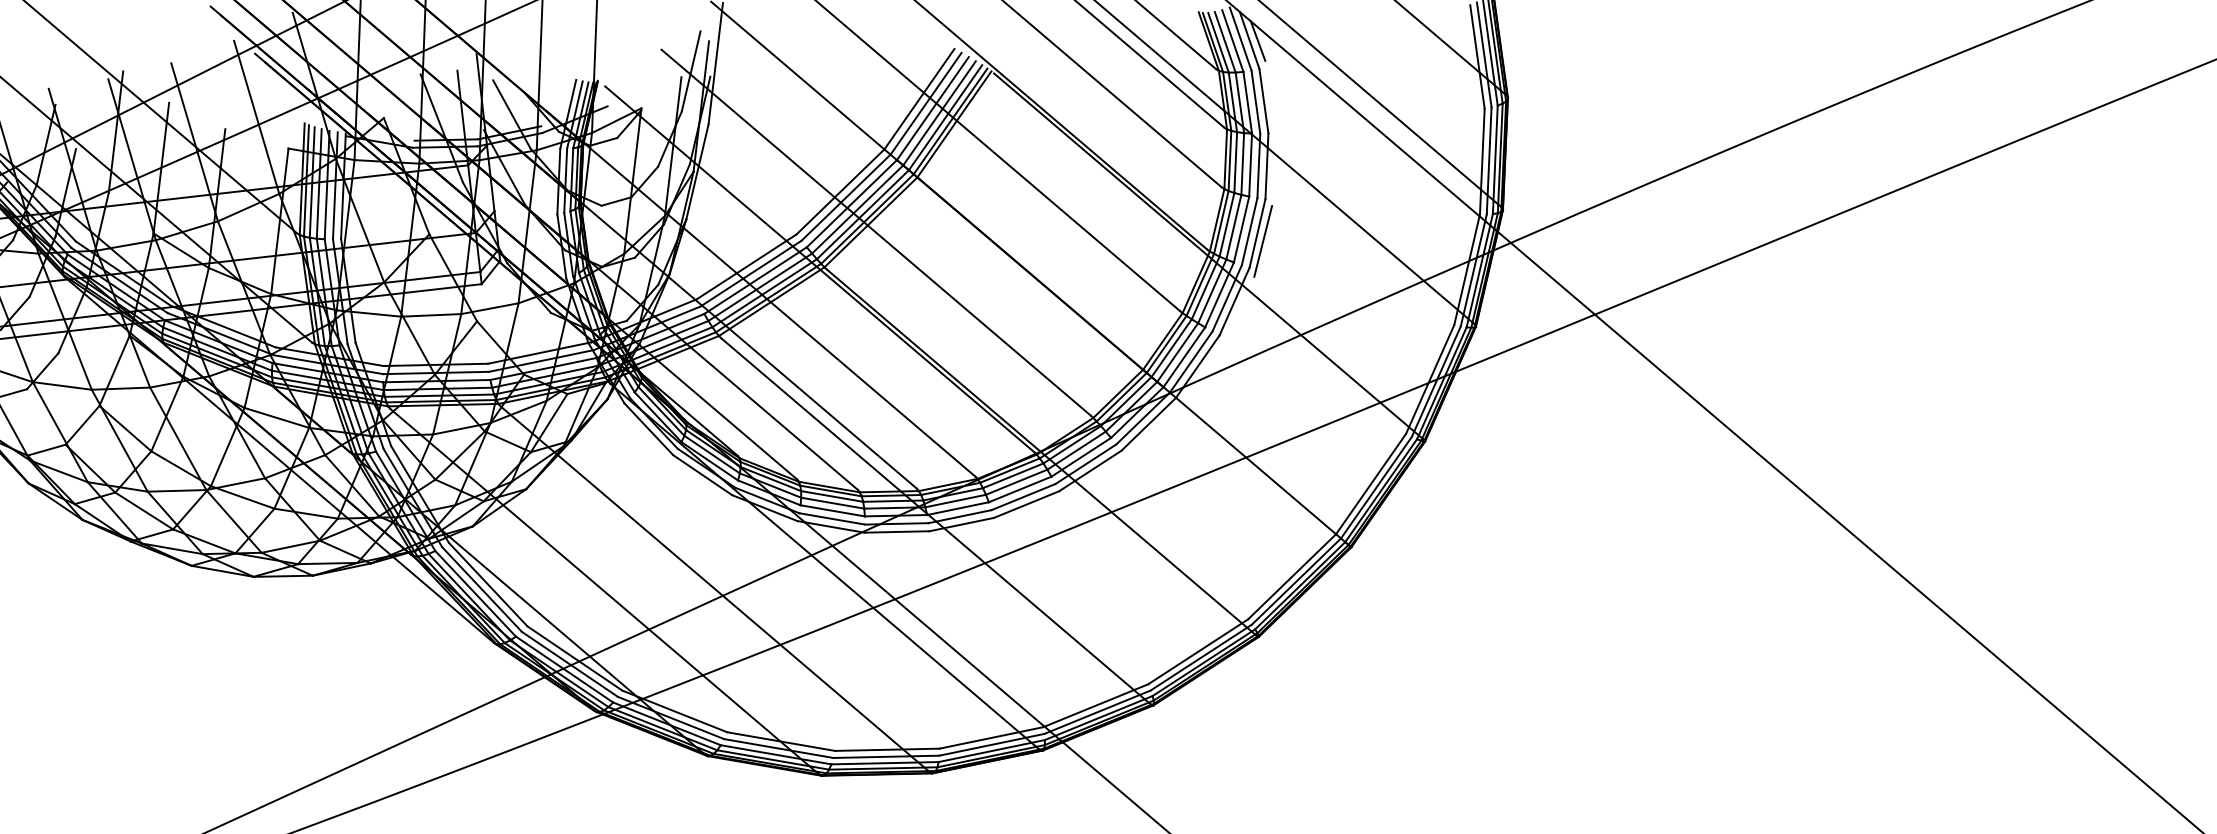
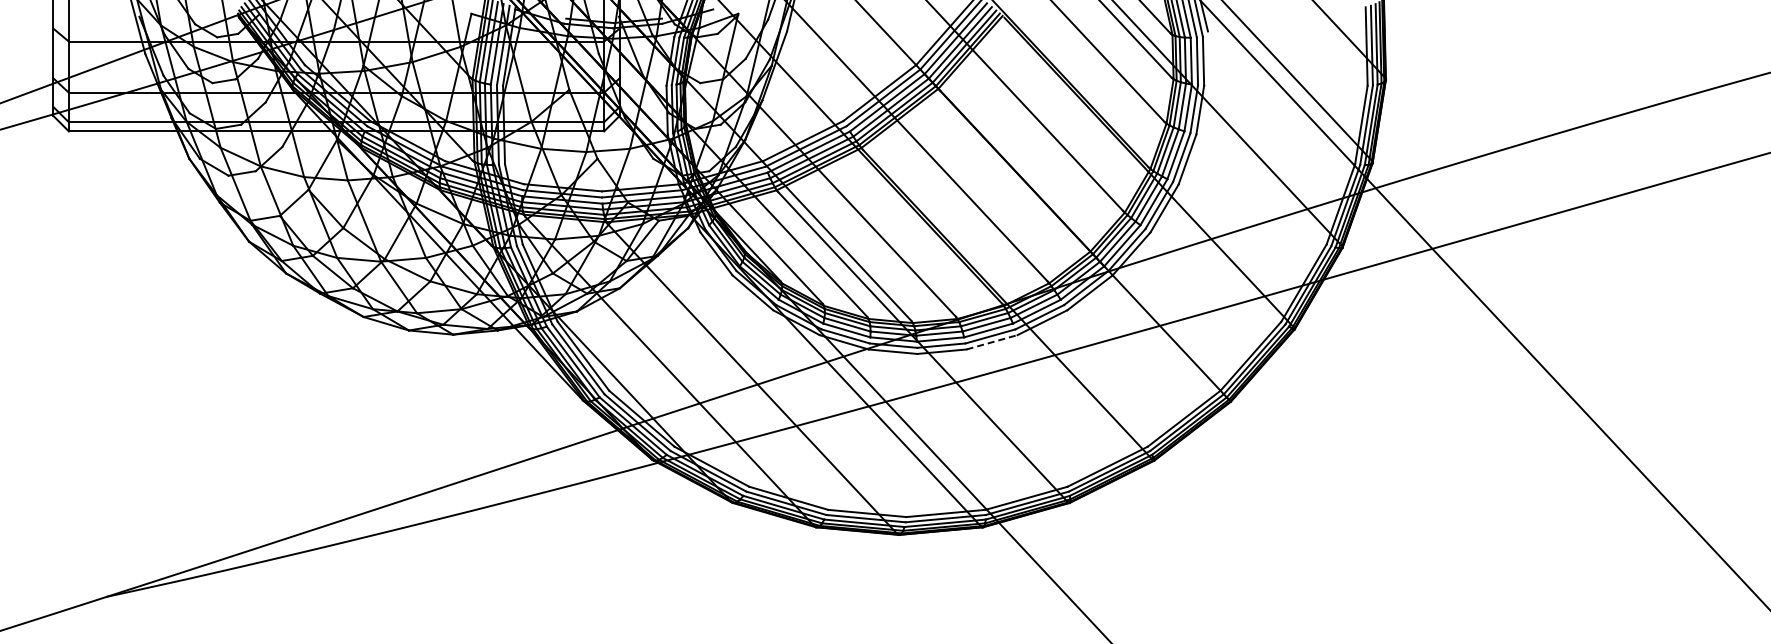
line: (1262, 240) -> (1190, 165), removed
line: (1027, 504) -> (992, 342), solid -> dashed

